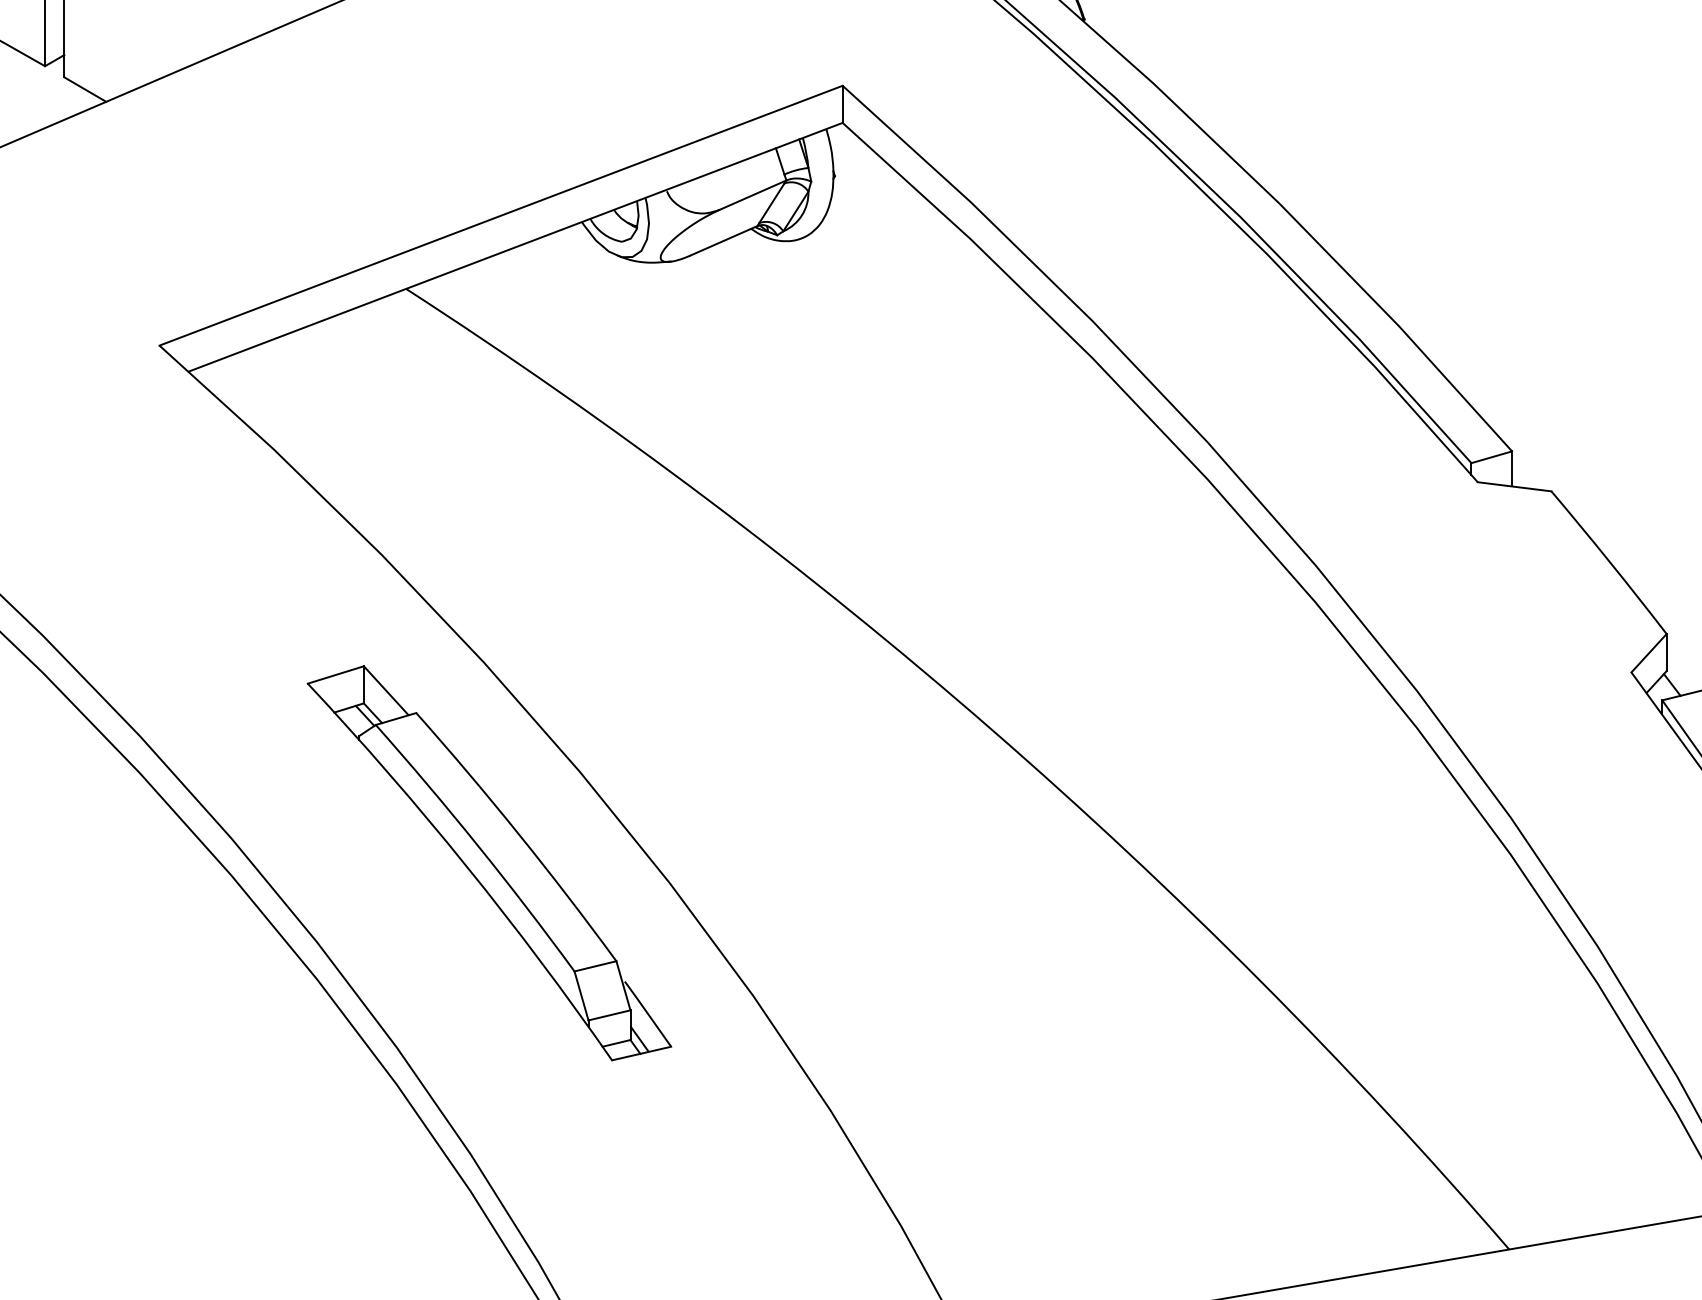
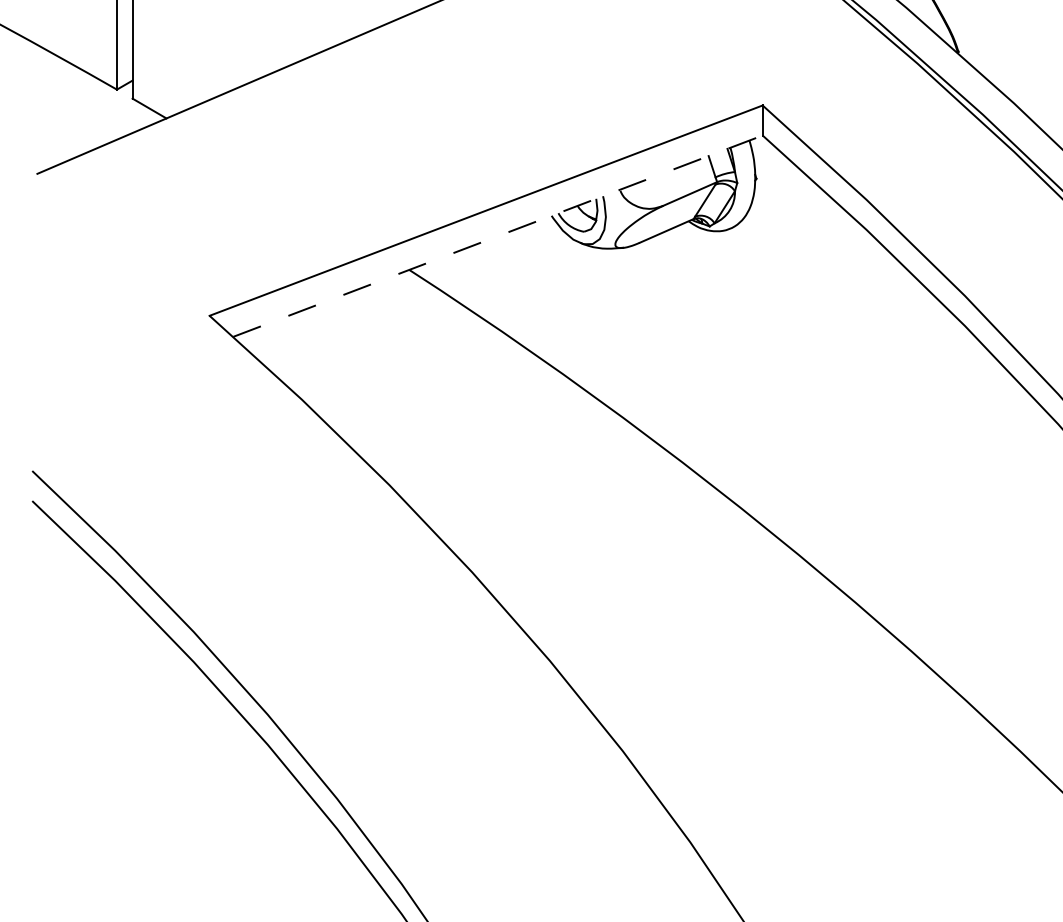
line: (515, 247) -> (497, 236), solid -> dashed
part: (489, 863) -> (476, 735), removed

